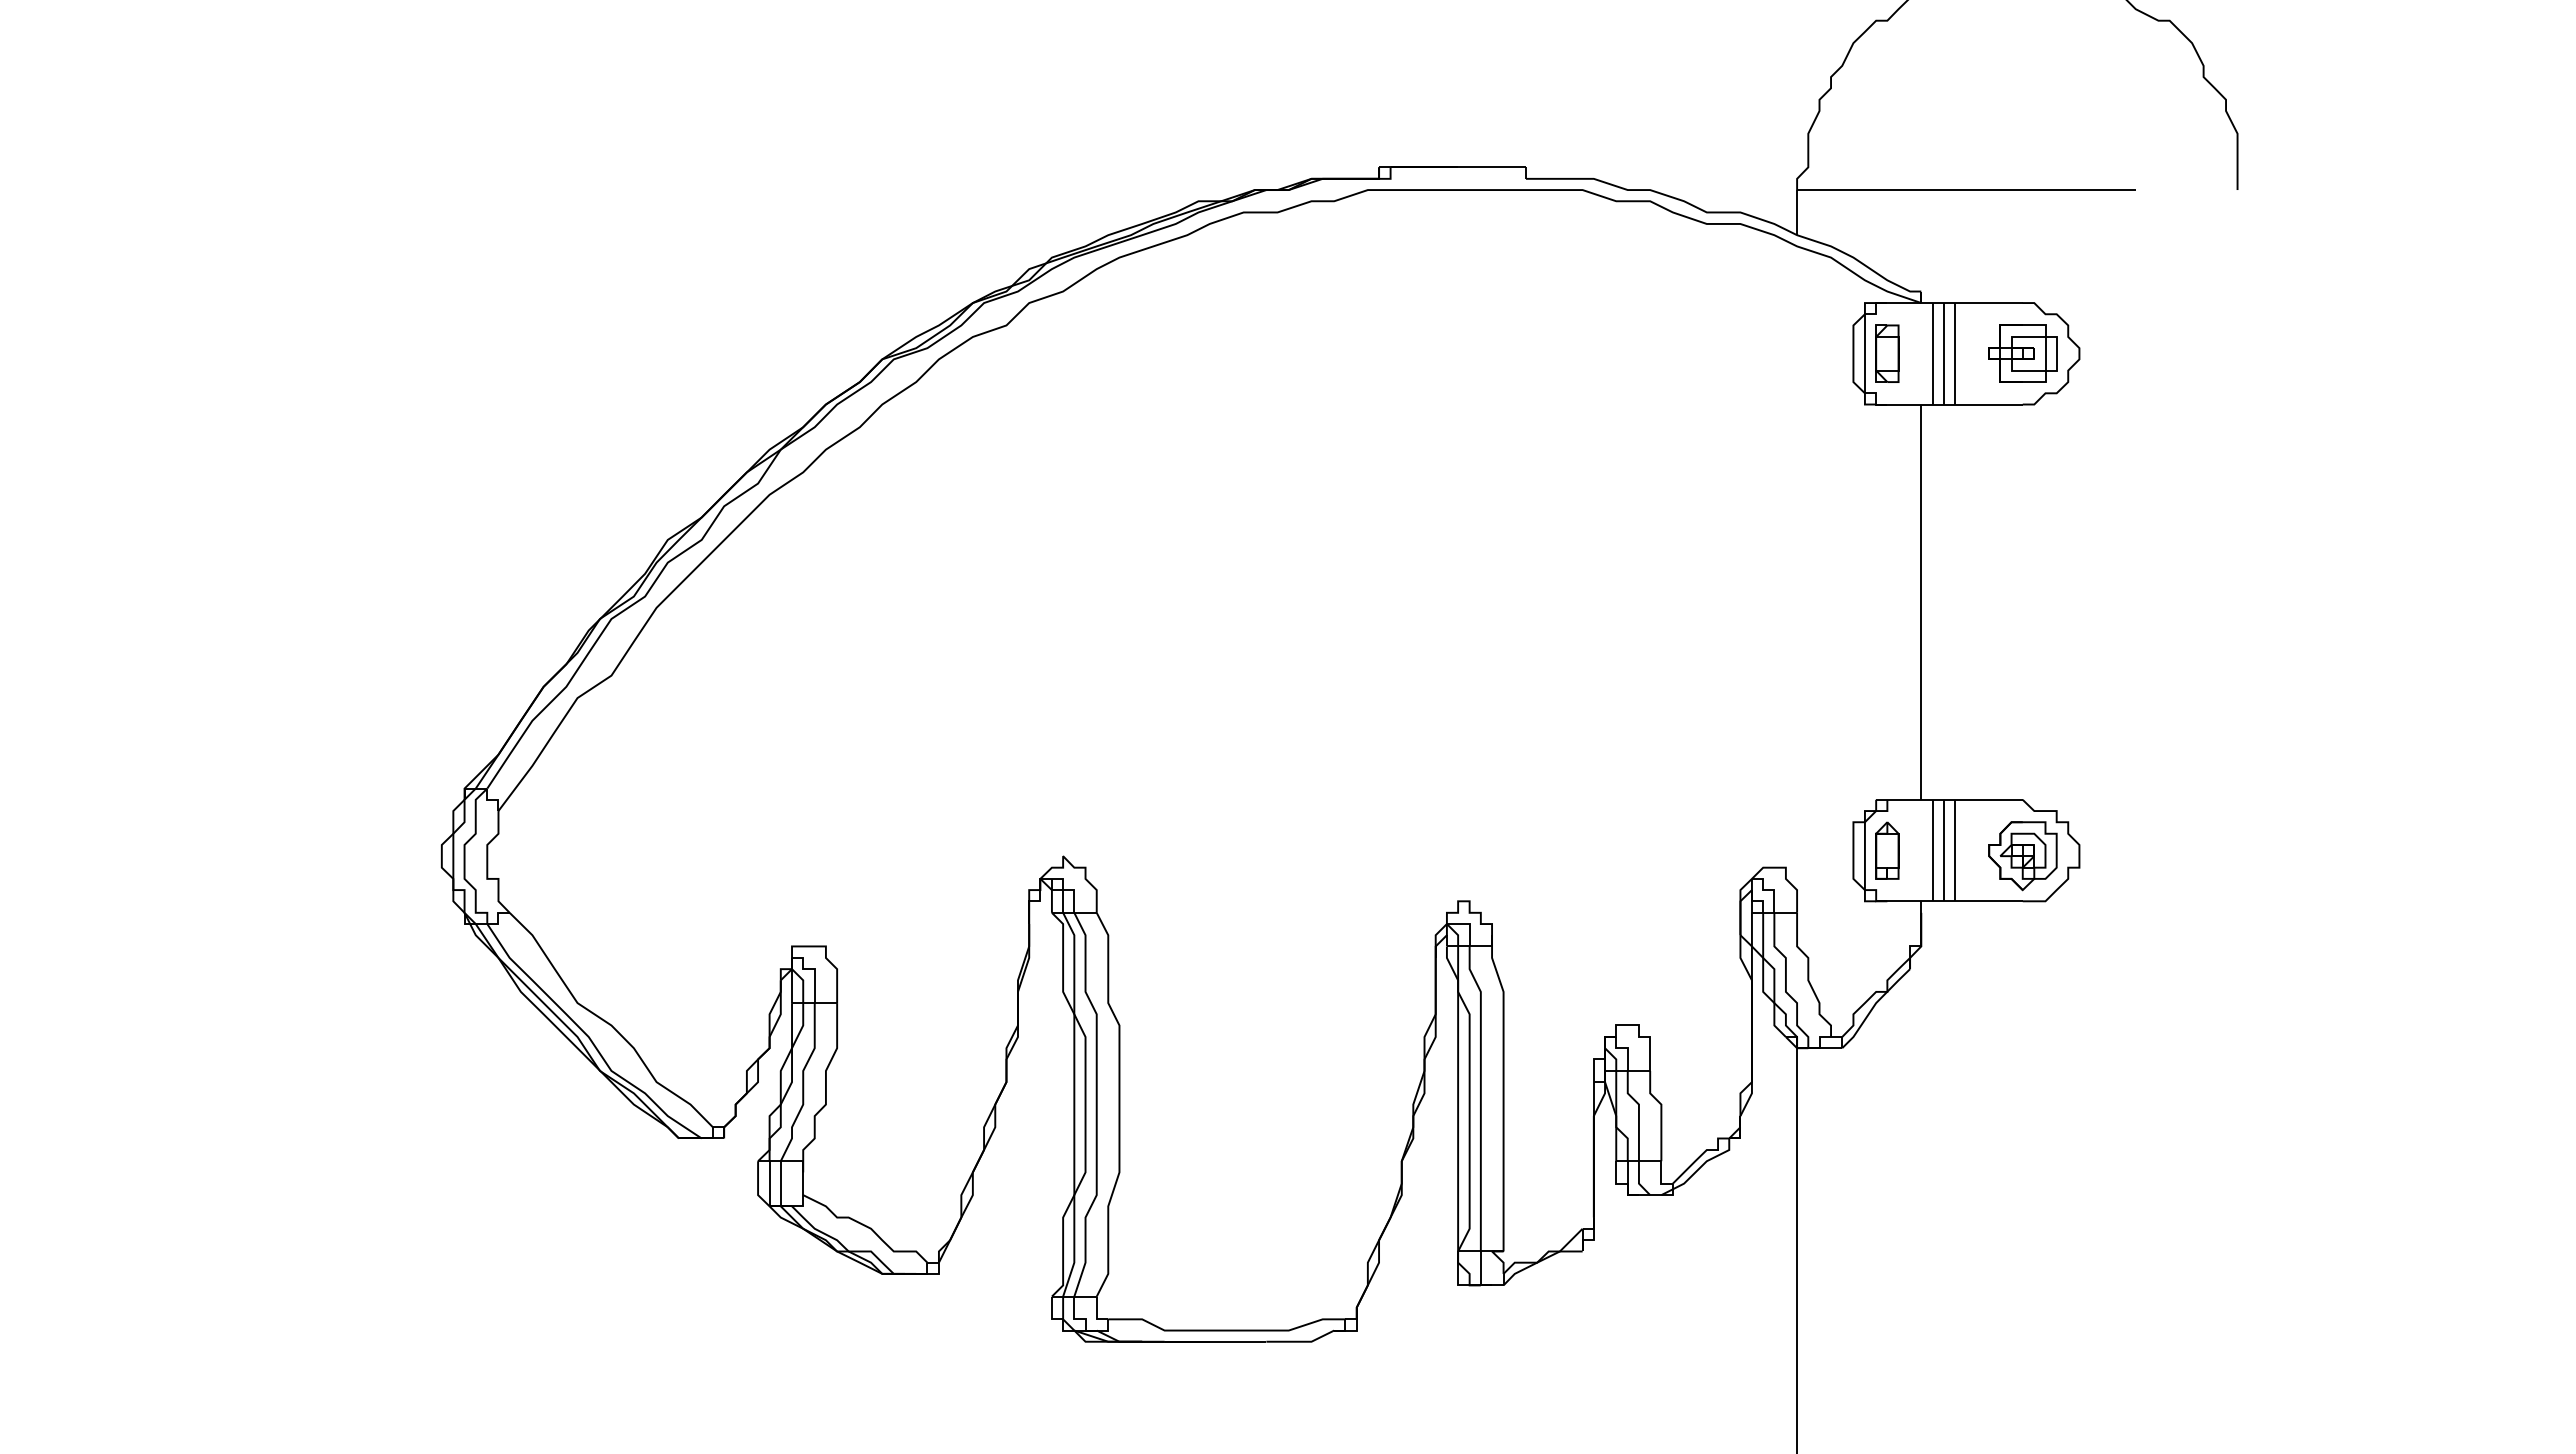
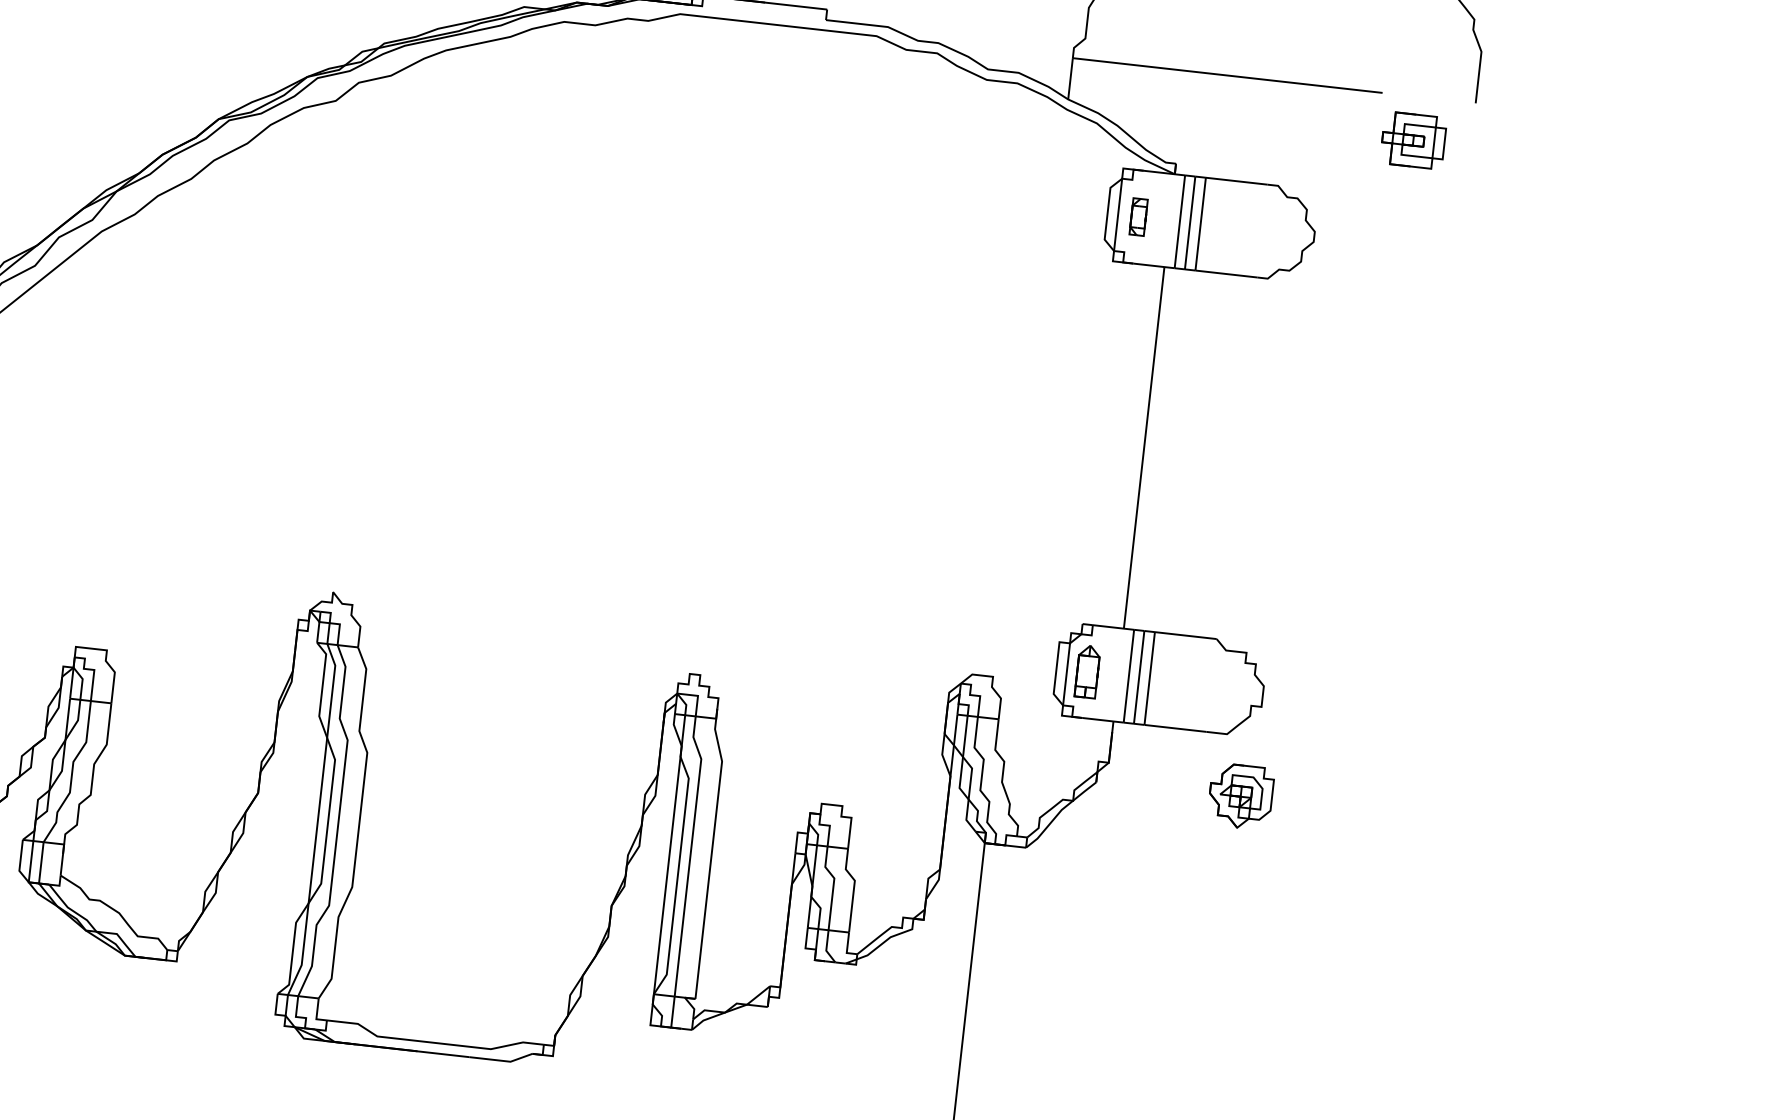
part: (1887, 353) -> (1138, 216), size x0.7
part: (2022, 353) -> (1413, 140), moved
part: (2022, 856) -> (1240, 797), moved

